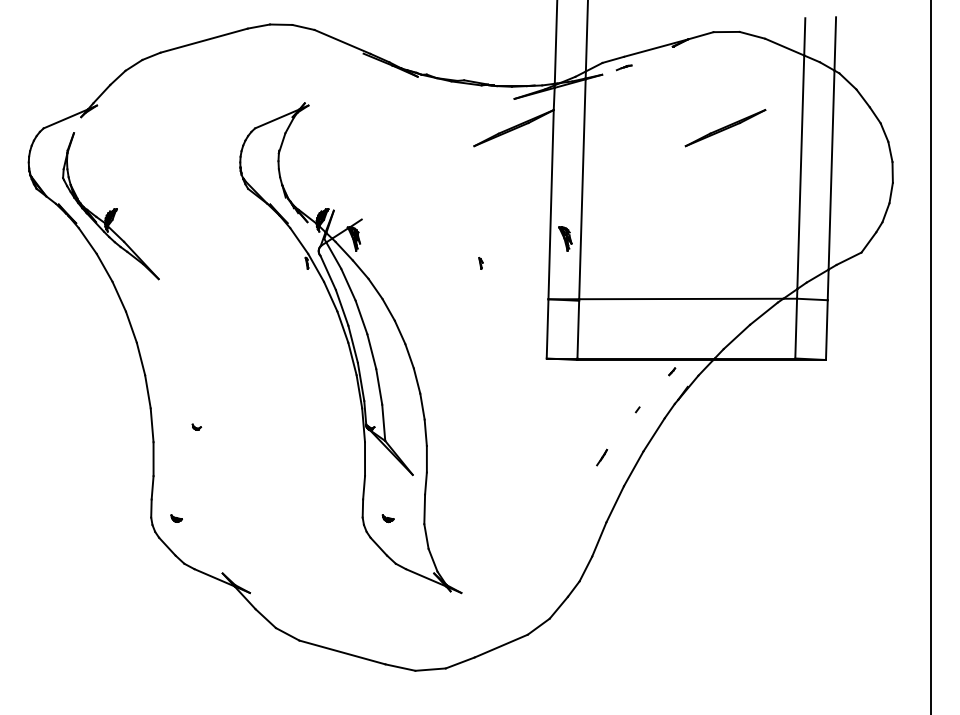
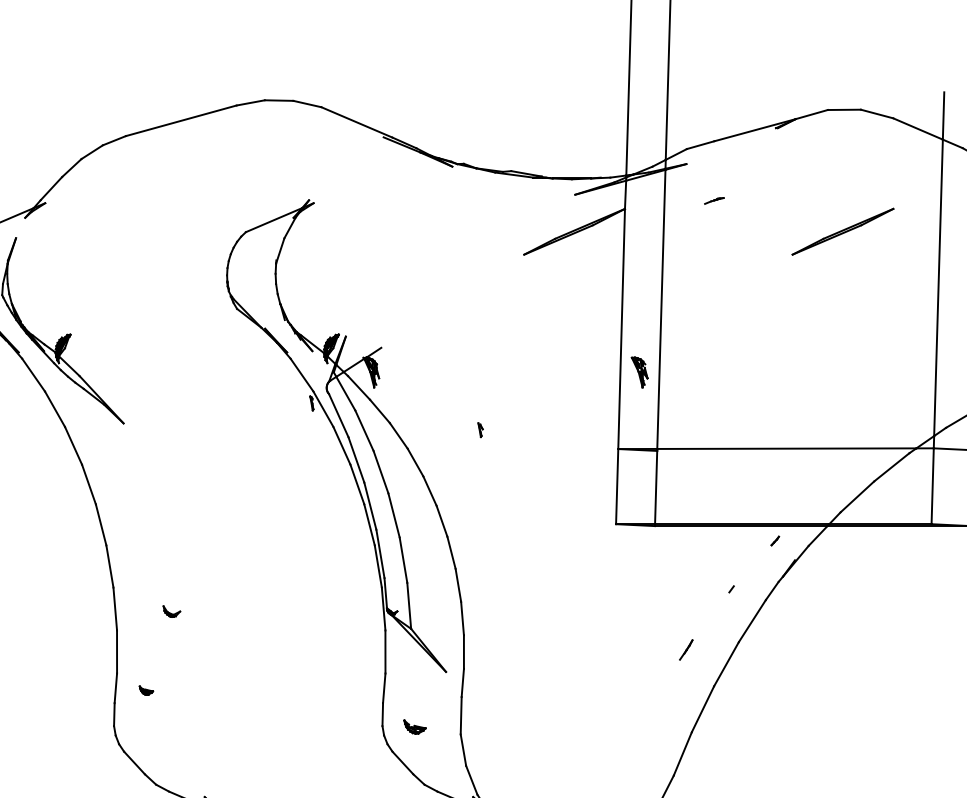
line: (623, 67) -> (713, 200), moved
part: (480, 263) -> (479, 430), moved
part: (196, 426) -> (171, 610), size x1.6
part: (176, 518) -> (146, 690), moved
part: (387, 518) -> (413, 727), size x1.6

